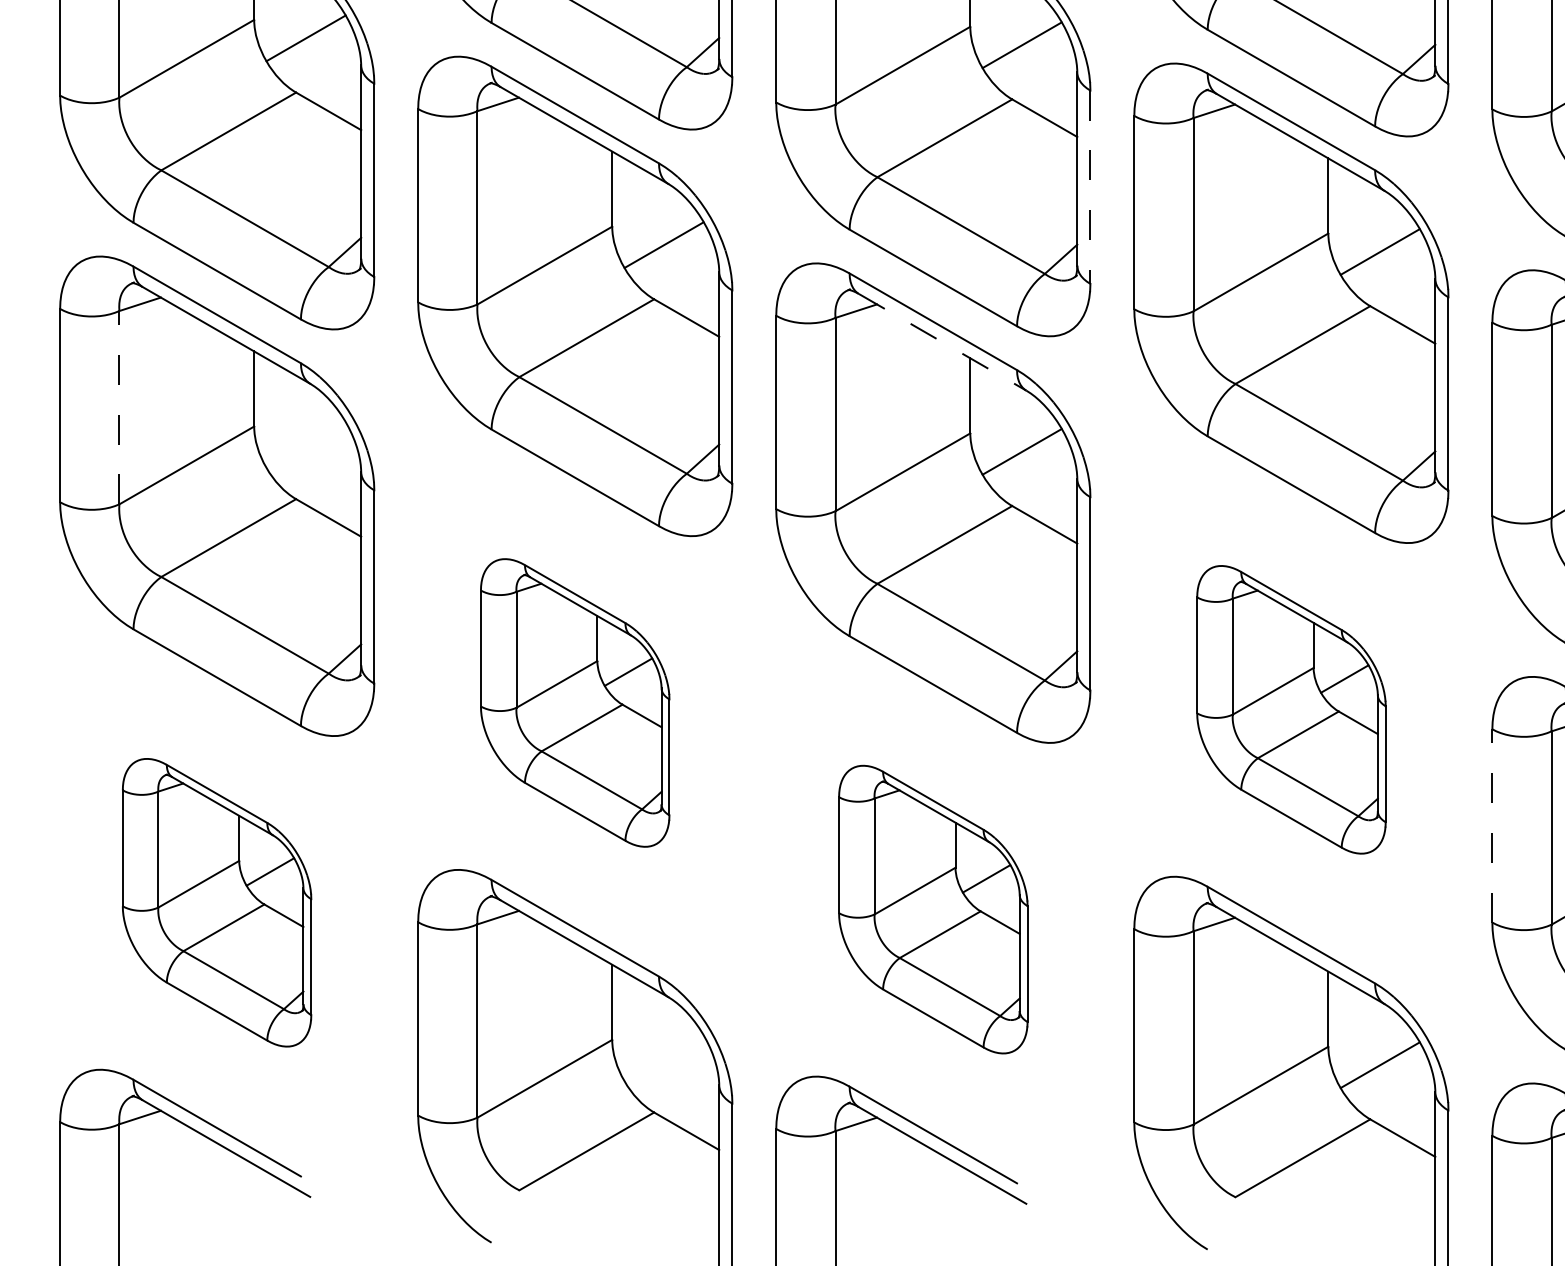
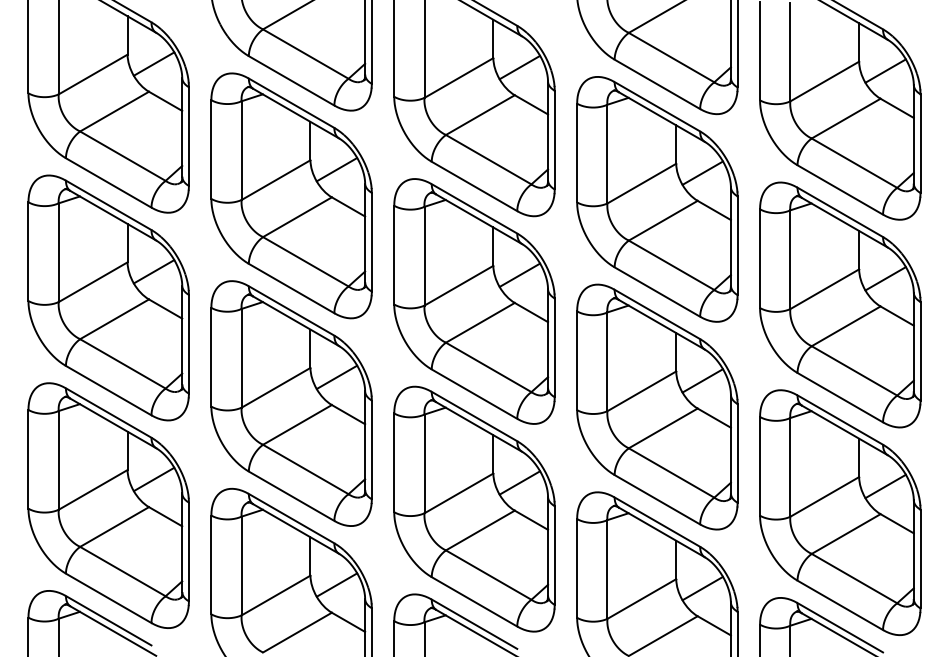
line: (1089, 187) -> (554, 140), dashed -> solid
line: (943, 342) -> (479, 219), dashed -> solid
line: (118, 407) -> (58, 252), dashed -> solid
line: (304, 444) -> (153, 271), added
part: (575, 702) -> (291, 403), size x1.67
part: (1291, 708) -> (657, 406), size x1.67
line: (1493, 824) -> (760, 465), dashed -> solid
part: (216, 902) -> (108, 505), size x1.67
part: (933, 908) -> (474, 508), size x1.67
line: (663, 1057) -> (336, 584), added

